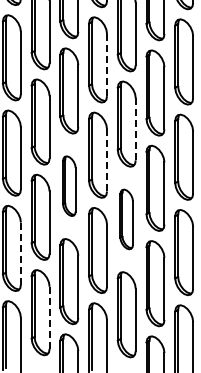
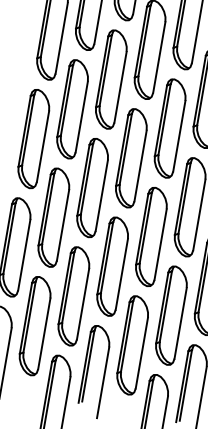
line: (107, 64) -> (159, 56), dashed -> solid
line: (135, 128) -> (179, 135), dashed -> solid
line: (107, 159) -> (141, 165), dashed -> solid
part: (69, 185) -> (92, 187), size x1.43
part: (126, 219) -> (151, 237), size x1.43
line: (20, 253) -> (23, 254), dashed -> solid
line: (49, 317) -> (44, 333), dashed -> solid

